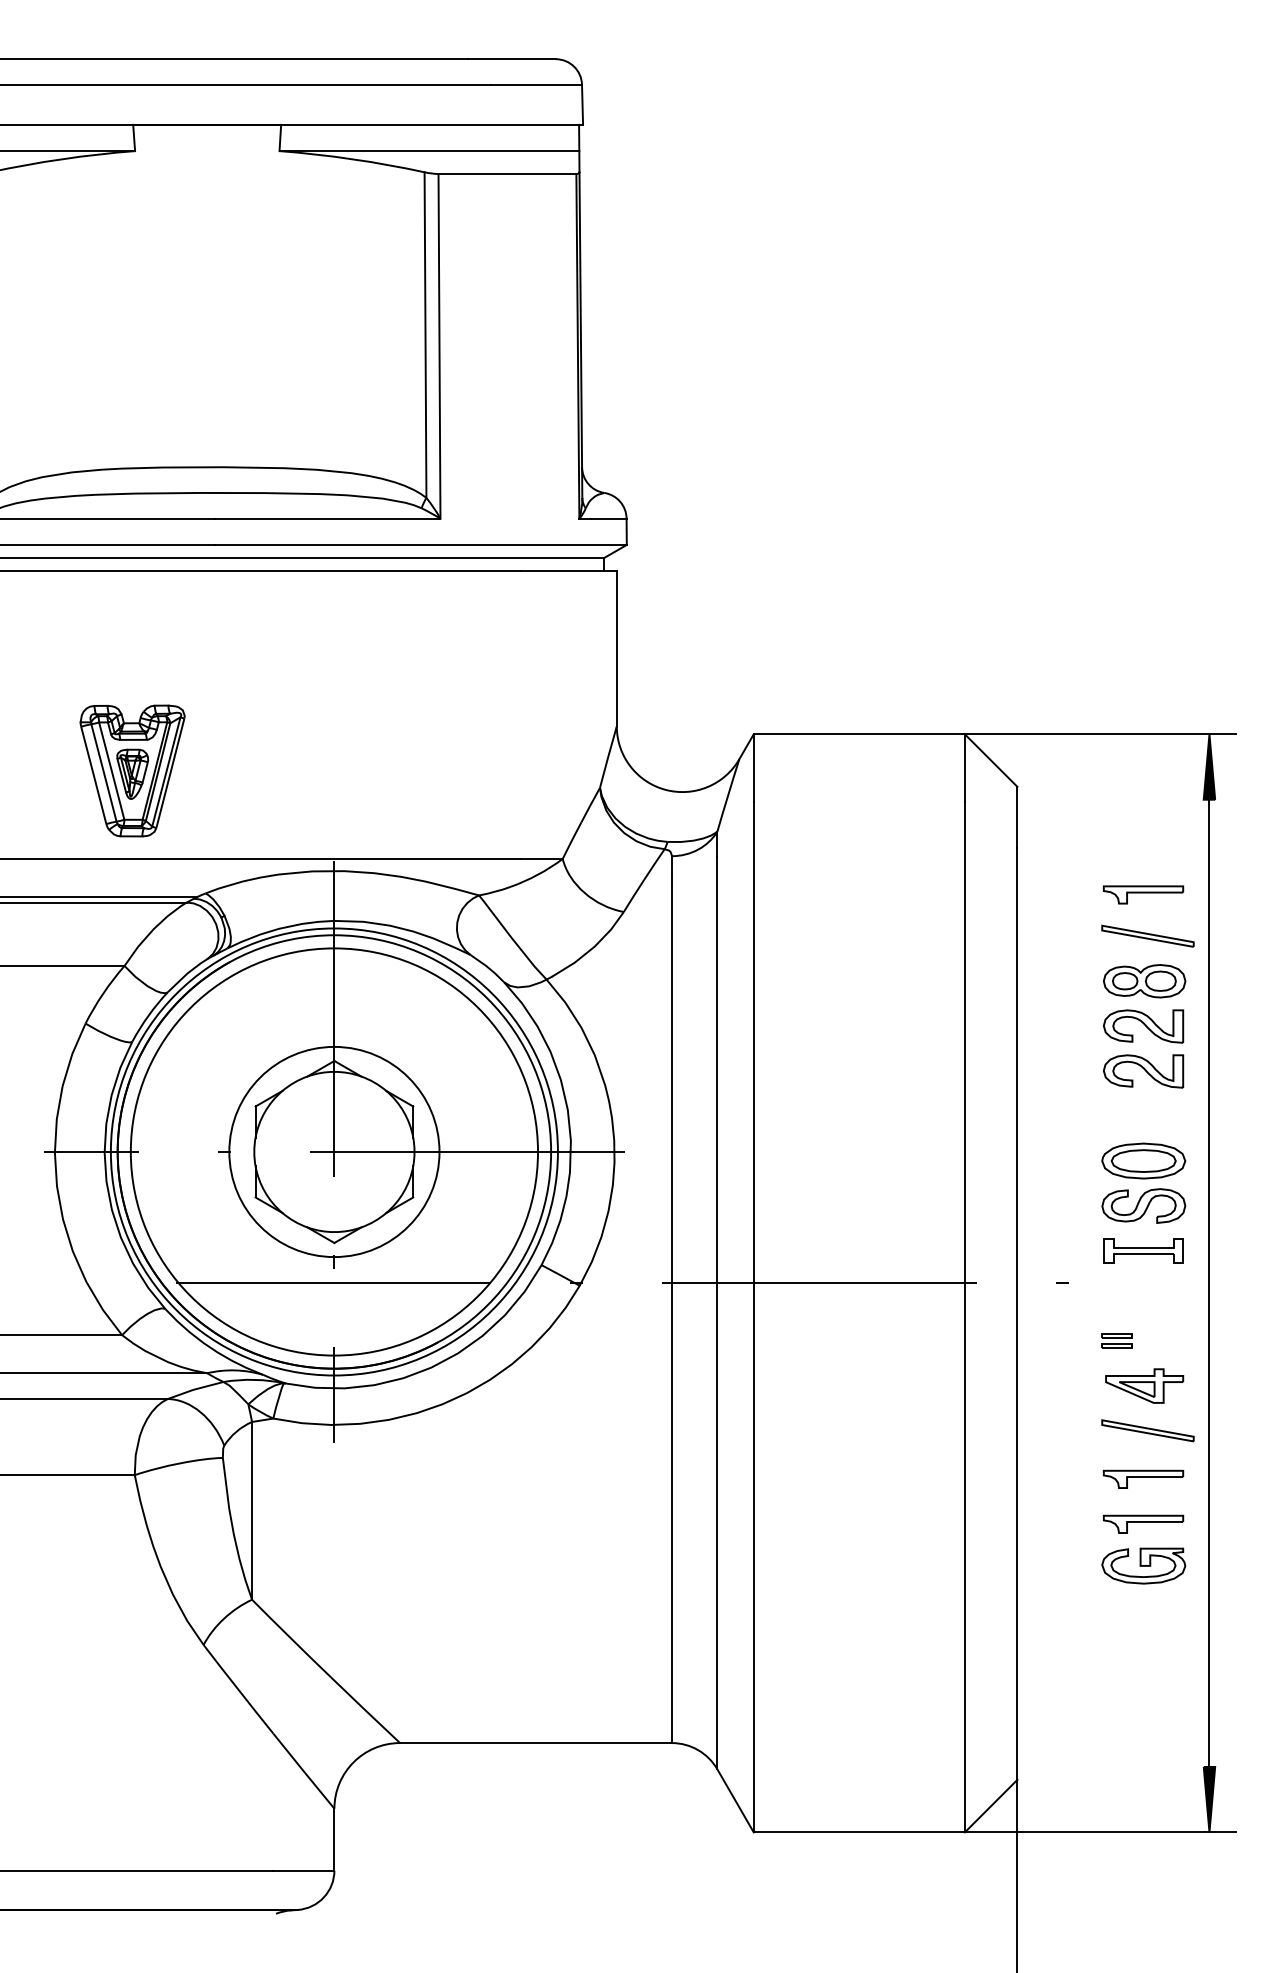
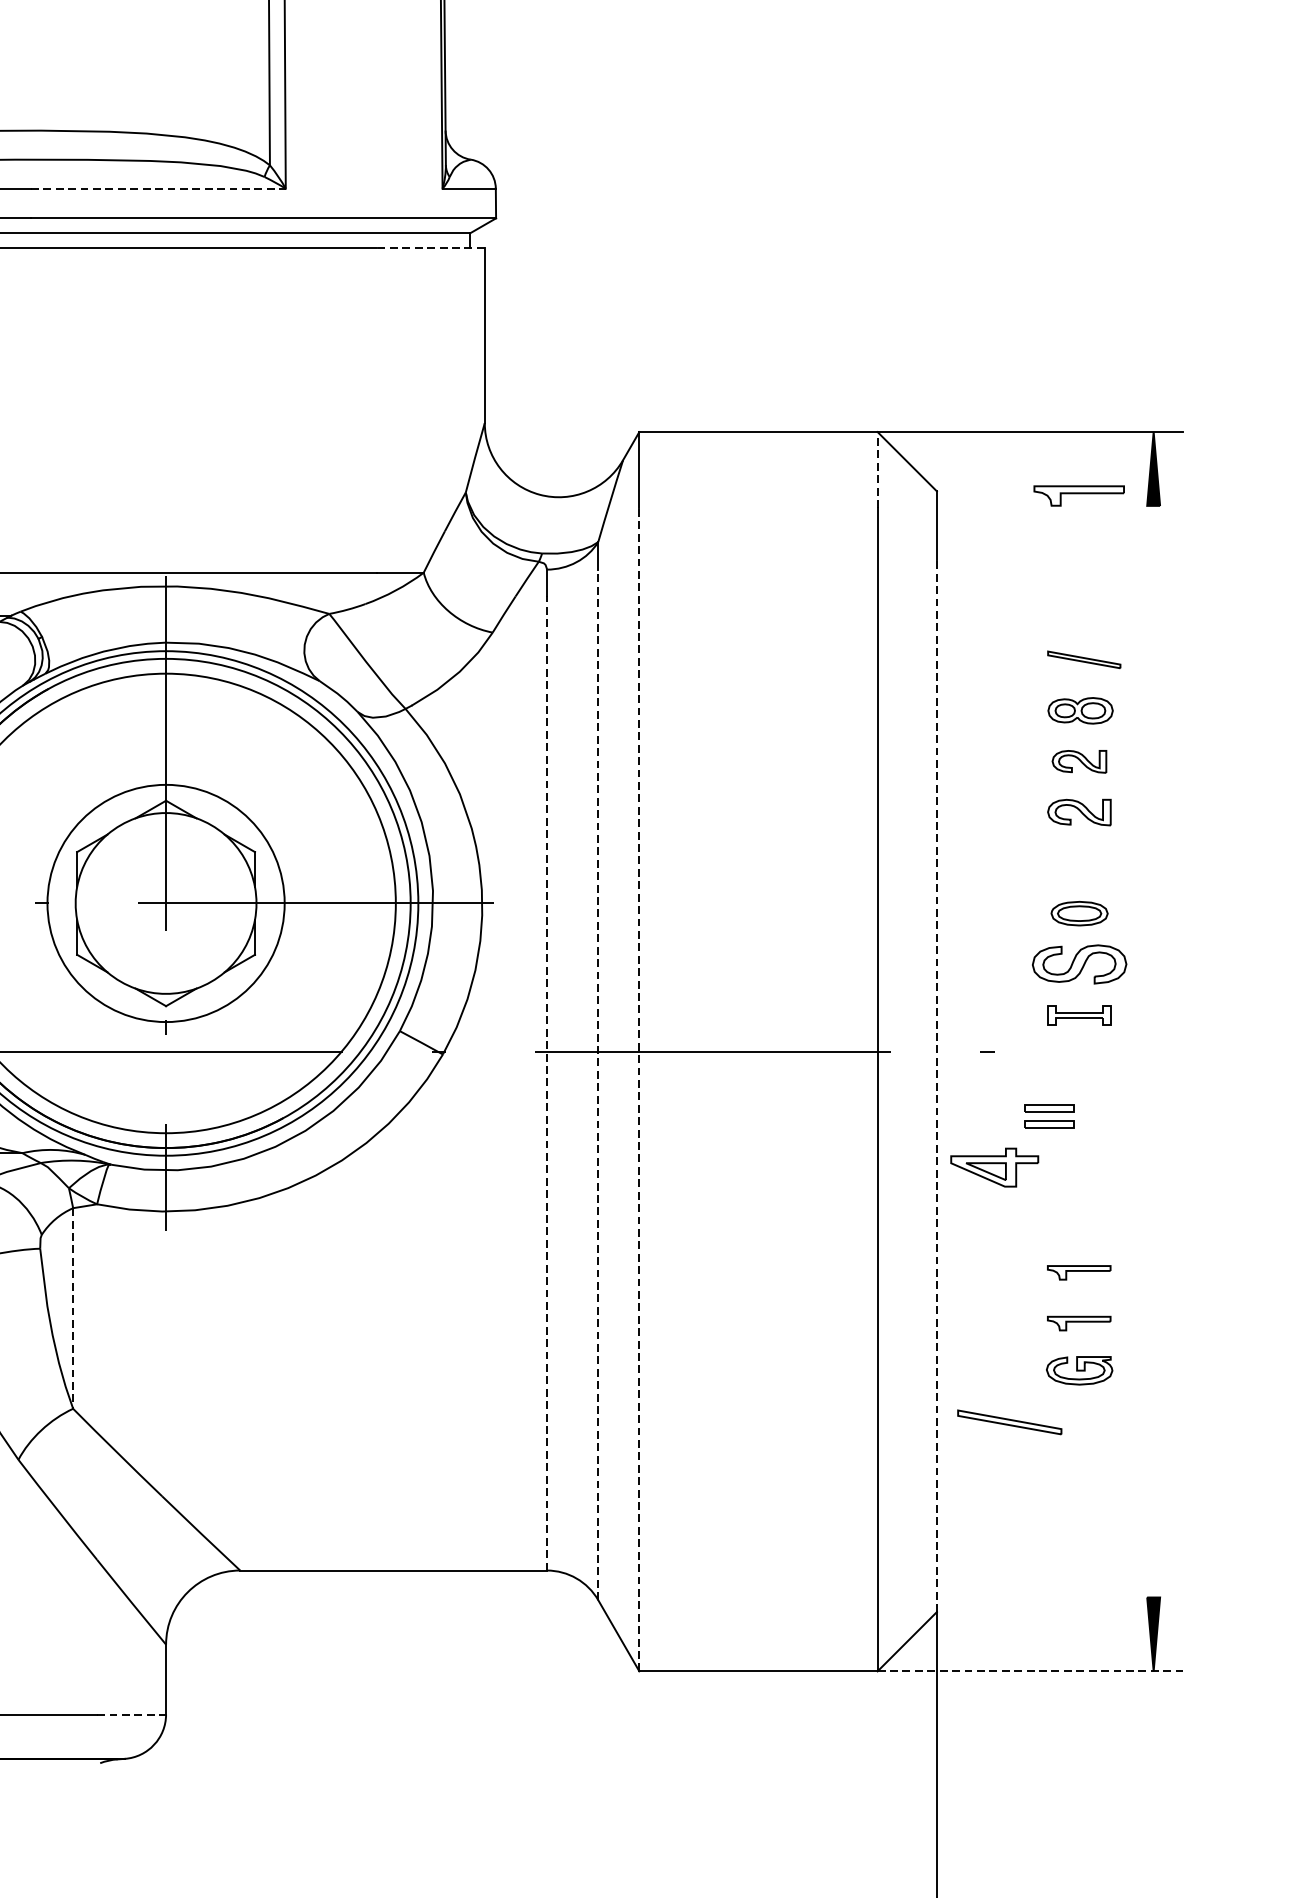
line: (327, 518) -> (158, 188), solid -> dashed
line: (568, 571) -> (430, 248), solid -> dashed
line: (964, 767) -> (877, 469), solid -> dashed
part: (1143, 894) -> (1079, 495), moved
part: (1147, 935) -> (1083, 659), size x0.7
part: (1144, 981) -> (1080, 711), size x0.7
part: (1143, 1026) -> (1079, 761), size x0.6
part: (1143, 1071) -> (1079, 812), size x0.7
part: (1143, 1160) -> (1079, 913), size x0.6
part: (1143, 1250) -> (1079, 1014), size x0.7
line: (1209, 1282) -> (1153, 1050), removed
line: (671, 1311) -> (546, 1083), solid -> dashed
line: (717, 1312) -> (598, 1084), solid -> dashed
line: (1017, 1313) -> (937, 1085), solid -> dashed
line: (753, 1316) -> (639, 1089), solid -> dashed
part: (1116, 1340) -> (1048, 1116), size x1.4
part: (1144, 1385) -> (994, 1167), moved
part: (1147, 1430) -> (1009, 1422), moved
part: (1143, 1478) -> (1079, 1271), size x0.7
line: (252, 1510) -> (73, 1308), solid -> dashed
part: (1143, 1523) -> (1079, 1322), size x0.7
part: (1143, 1565) -> (1079, 1370), size x0.7
line: (1100, 1832) -> (1030, 1671), solid -> dashed
line: (303, 1870) -> (131, 1714), solid -> dashed

